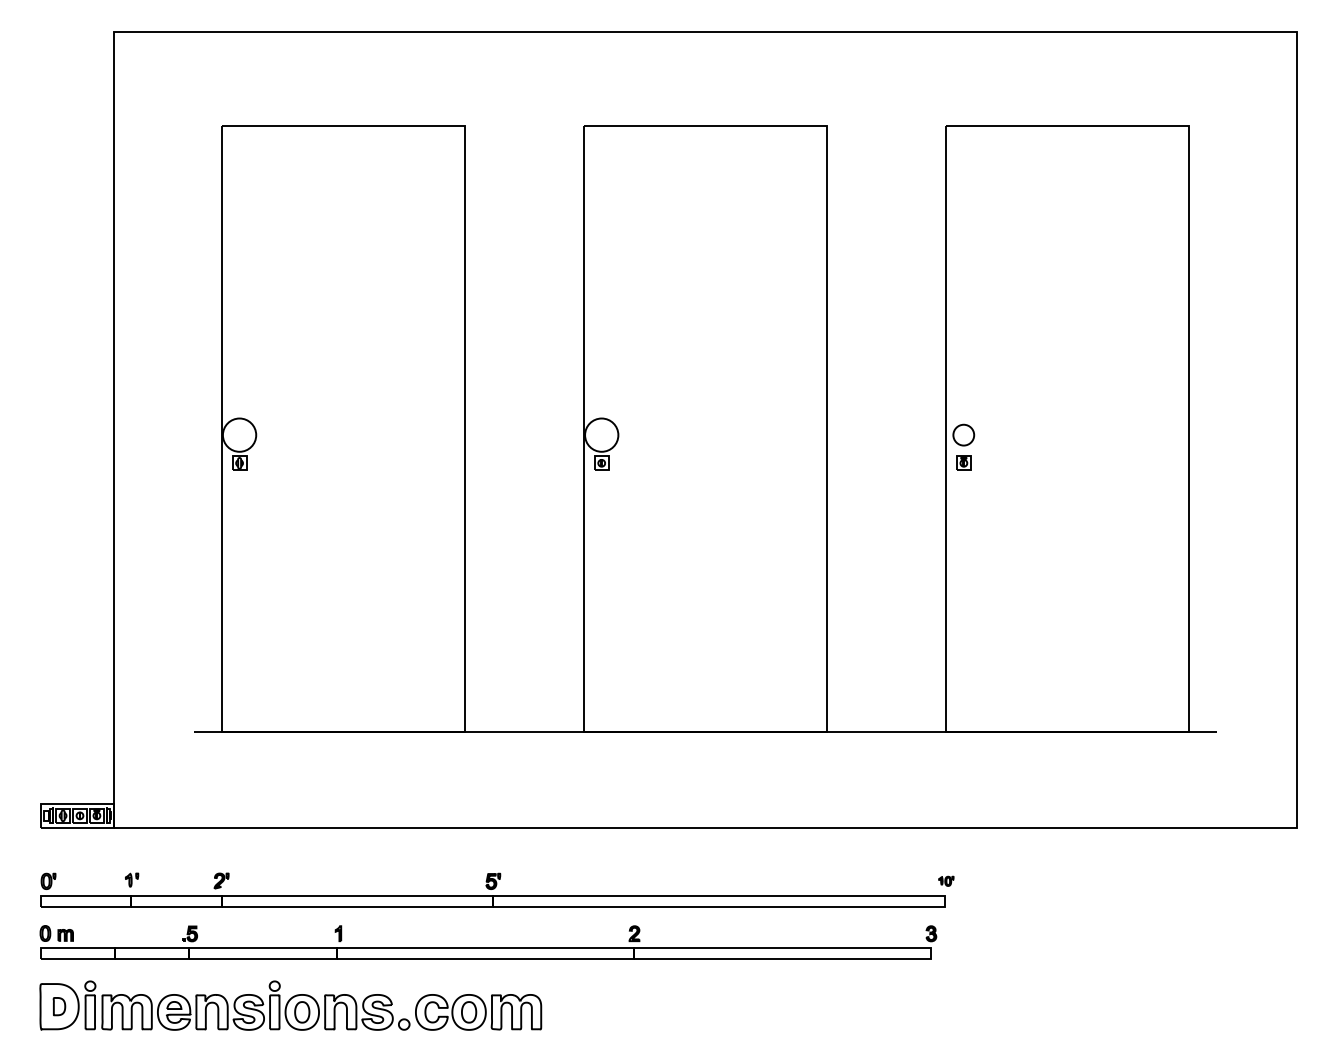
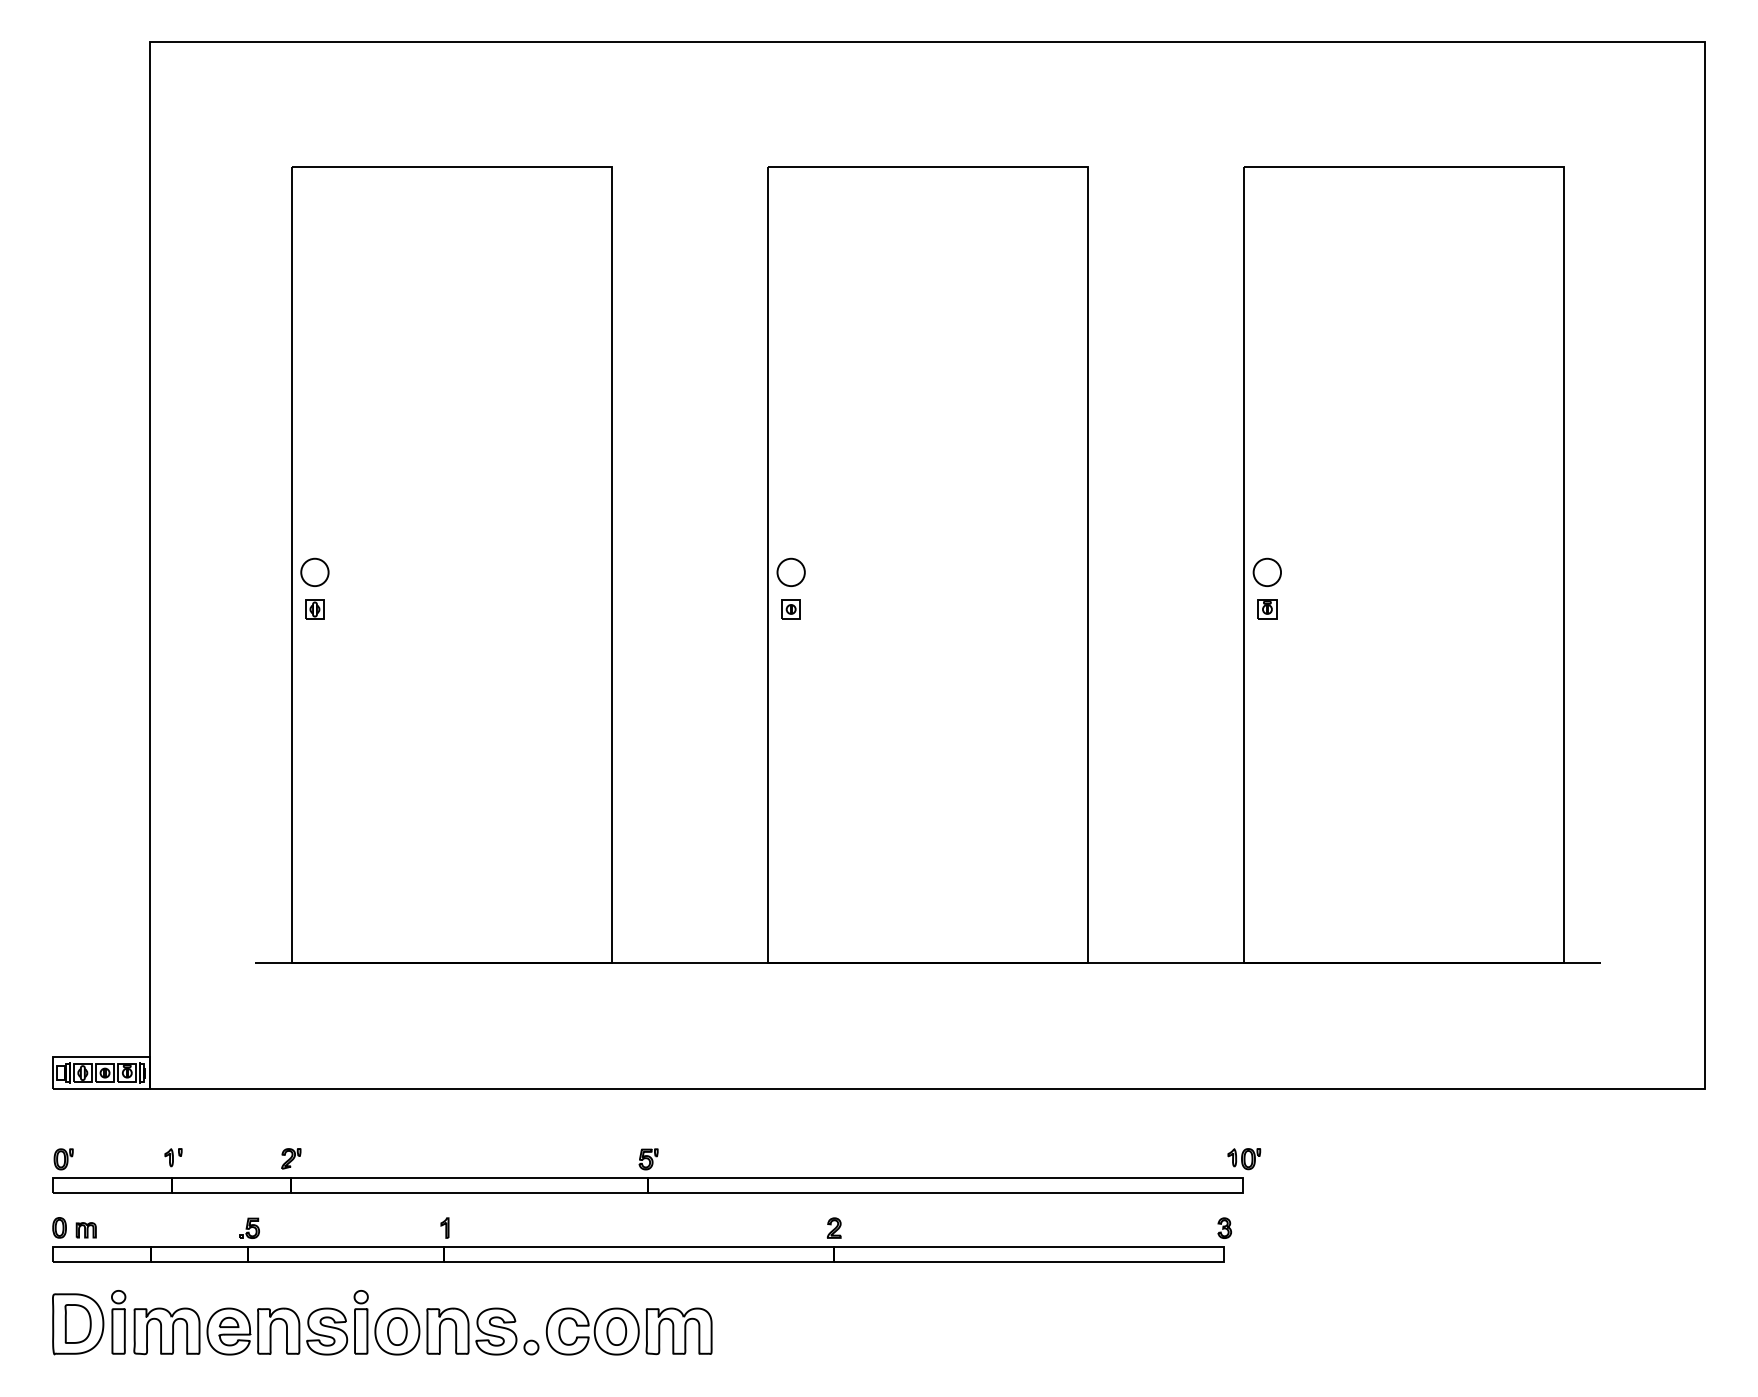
circle: (239, 435) -> (314, 572), size x0.62
circle: (601, 435) -> (790, 572), size x0.62
part: (946, 881) -> (1244, 1159), size x1.67
part: (59, 1006) -> (77, 1323), size x1.67

